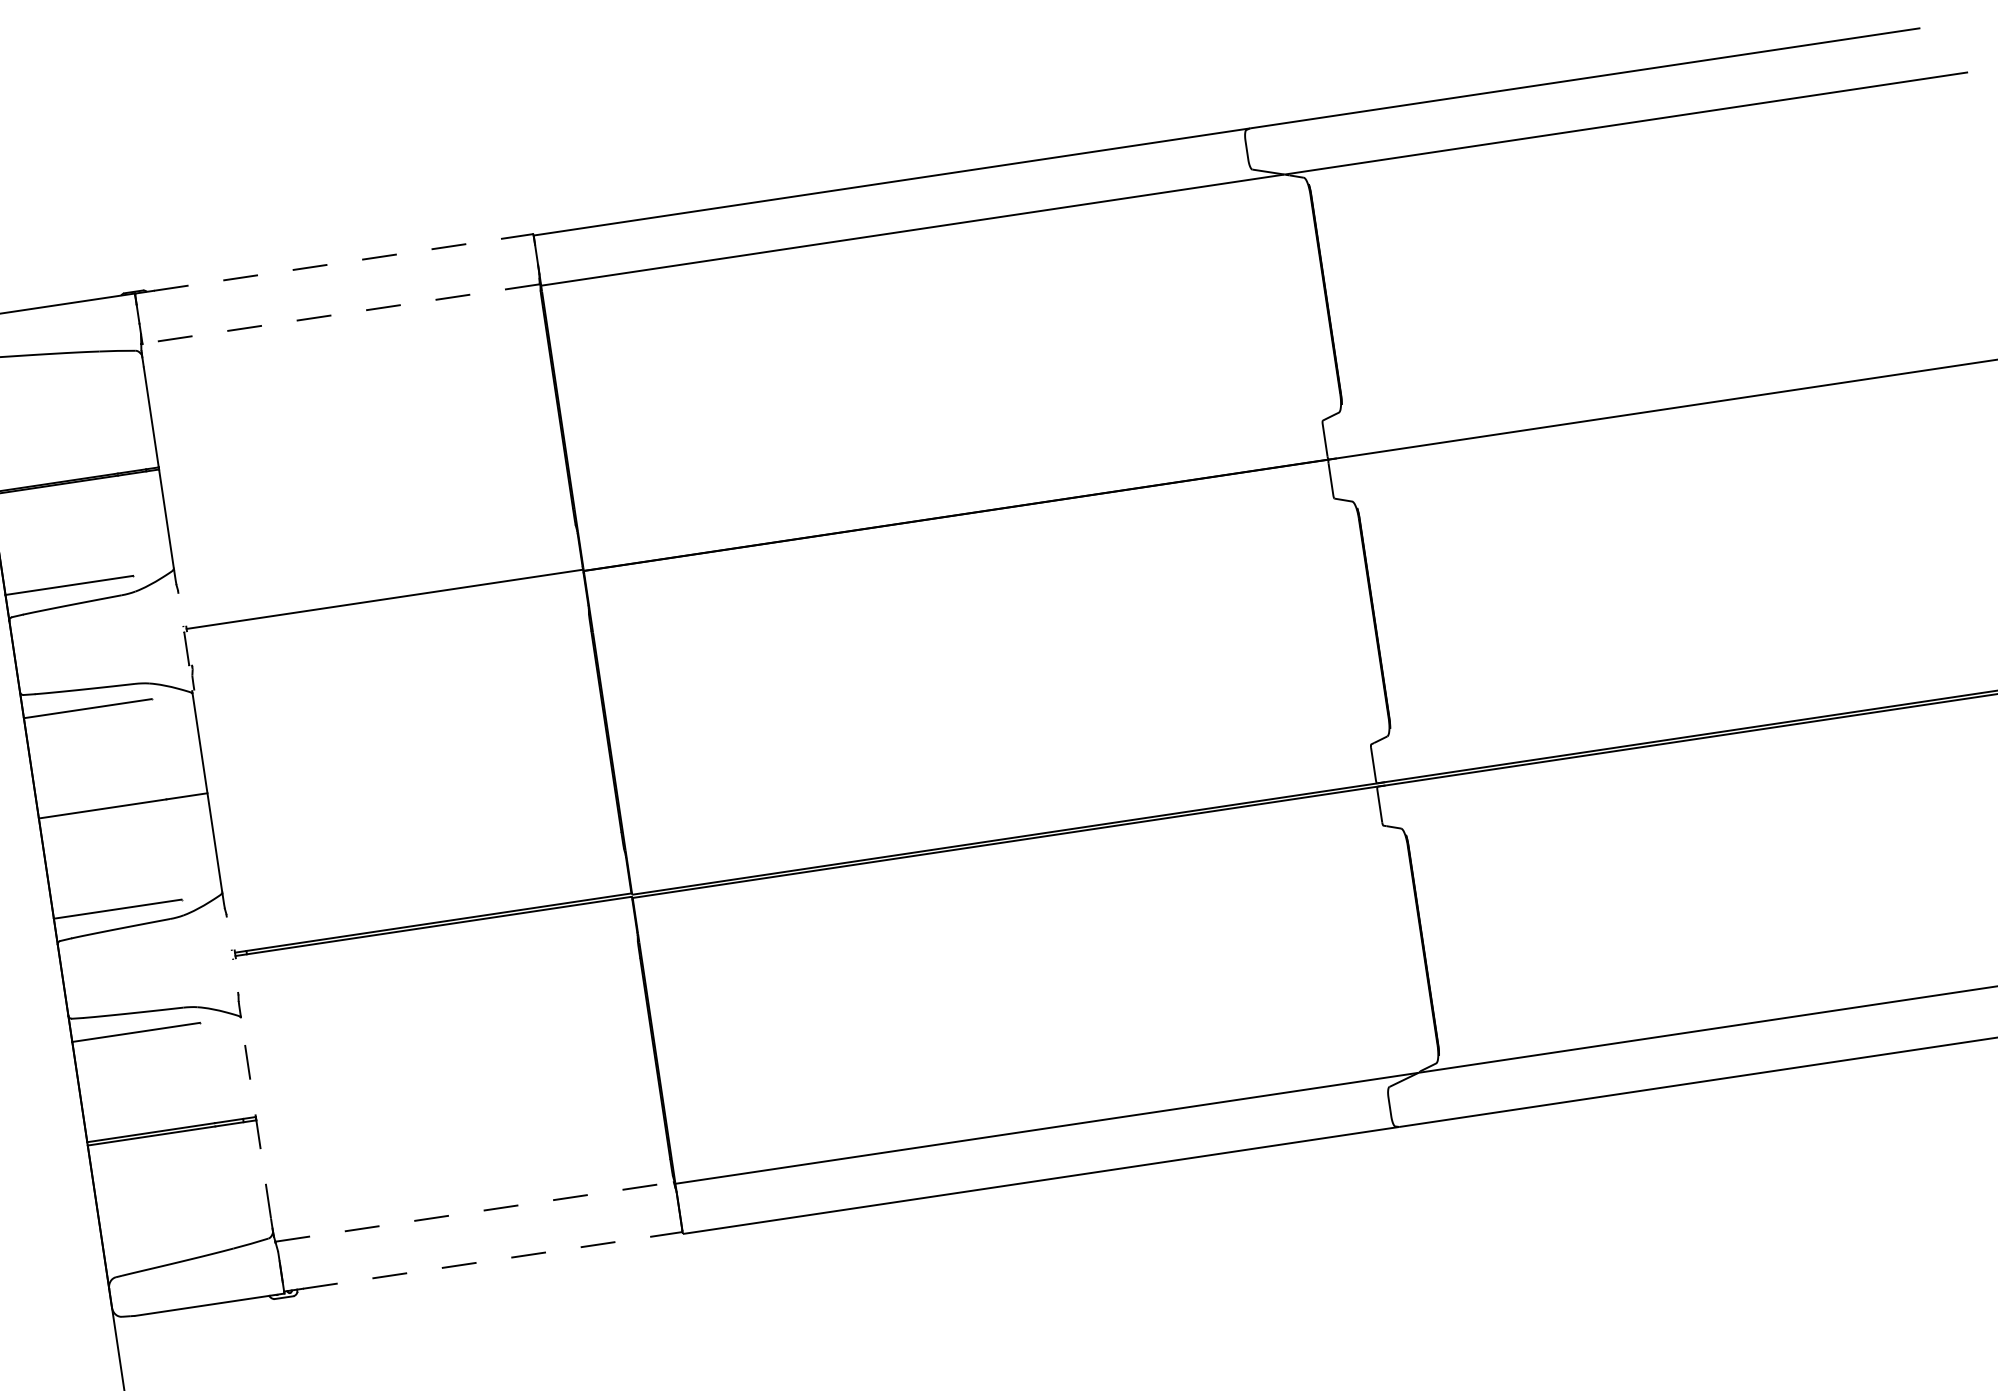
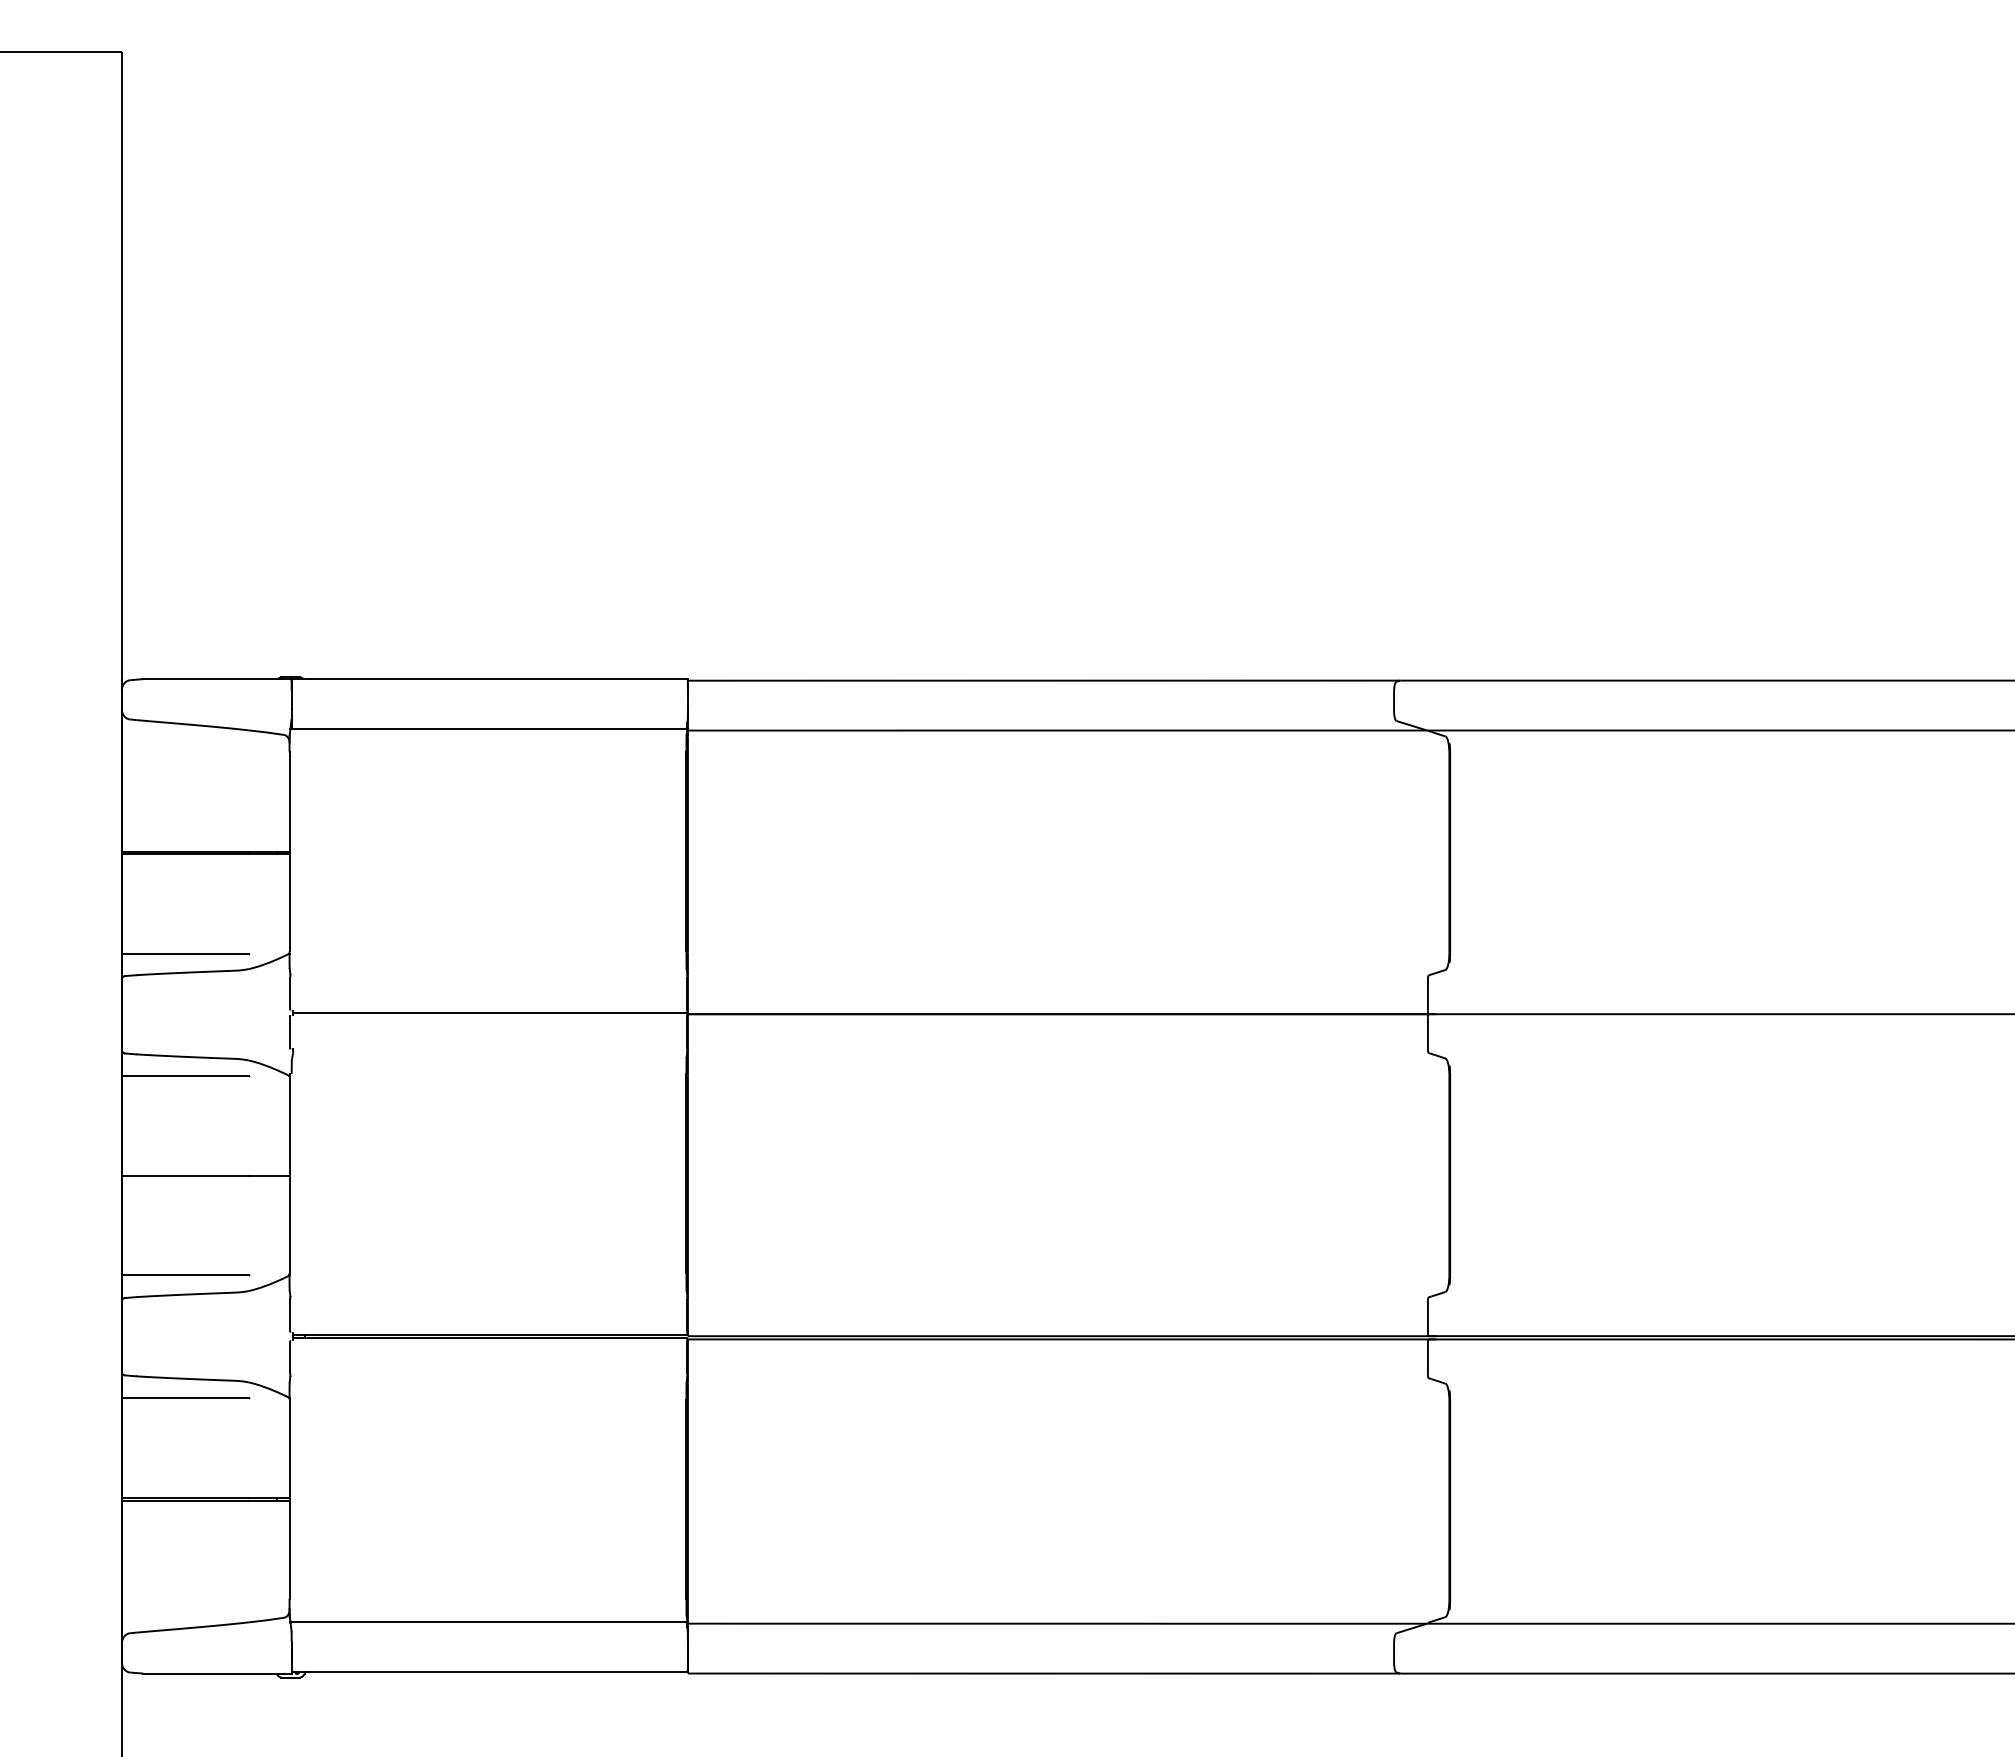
line: (344, 262) -> (499, 679), dashed -> solid
line: (340, 314) -> (488, 729), dashed -> solid
line: (181, 609) -> (290, 993), added
line: (229, 933) -> (290, 1315), added
line: (235, 975) -> (290, 1357), added
line: (256, 1118) -> (289, 1499), dashed -> solid
line: (475, 1211) -> (489, 1621), dashed -> solid
line: (493, 1260) -> (499, 1671), dashed -> solid

